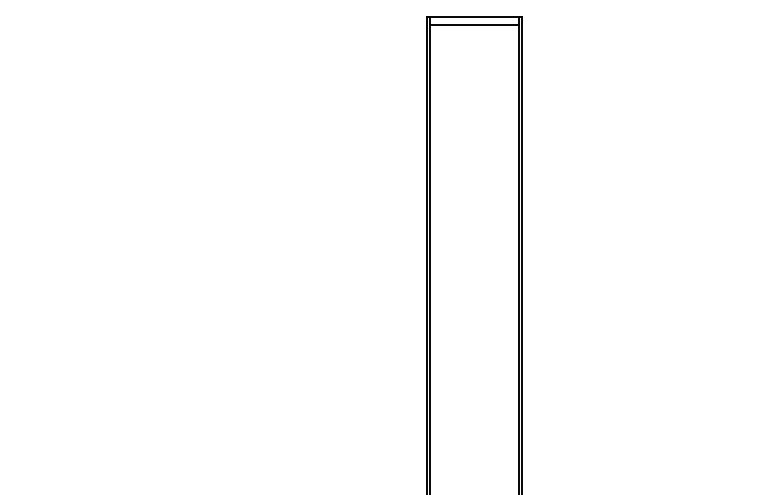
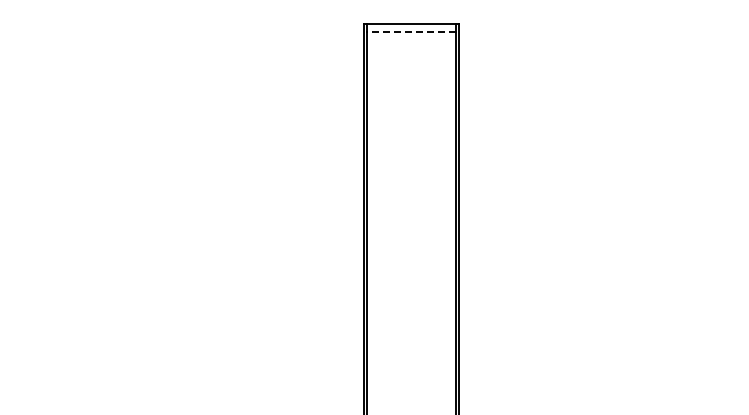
line: (474, 24) -> (411, 31), solid -> dashed

